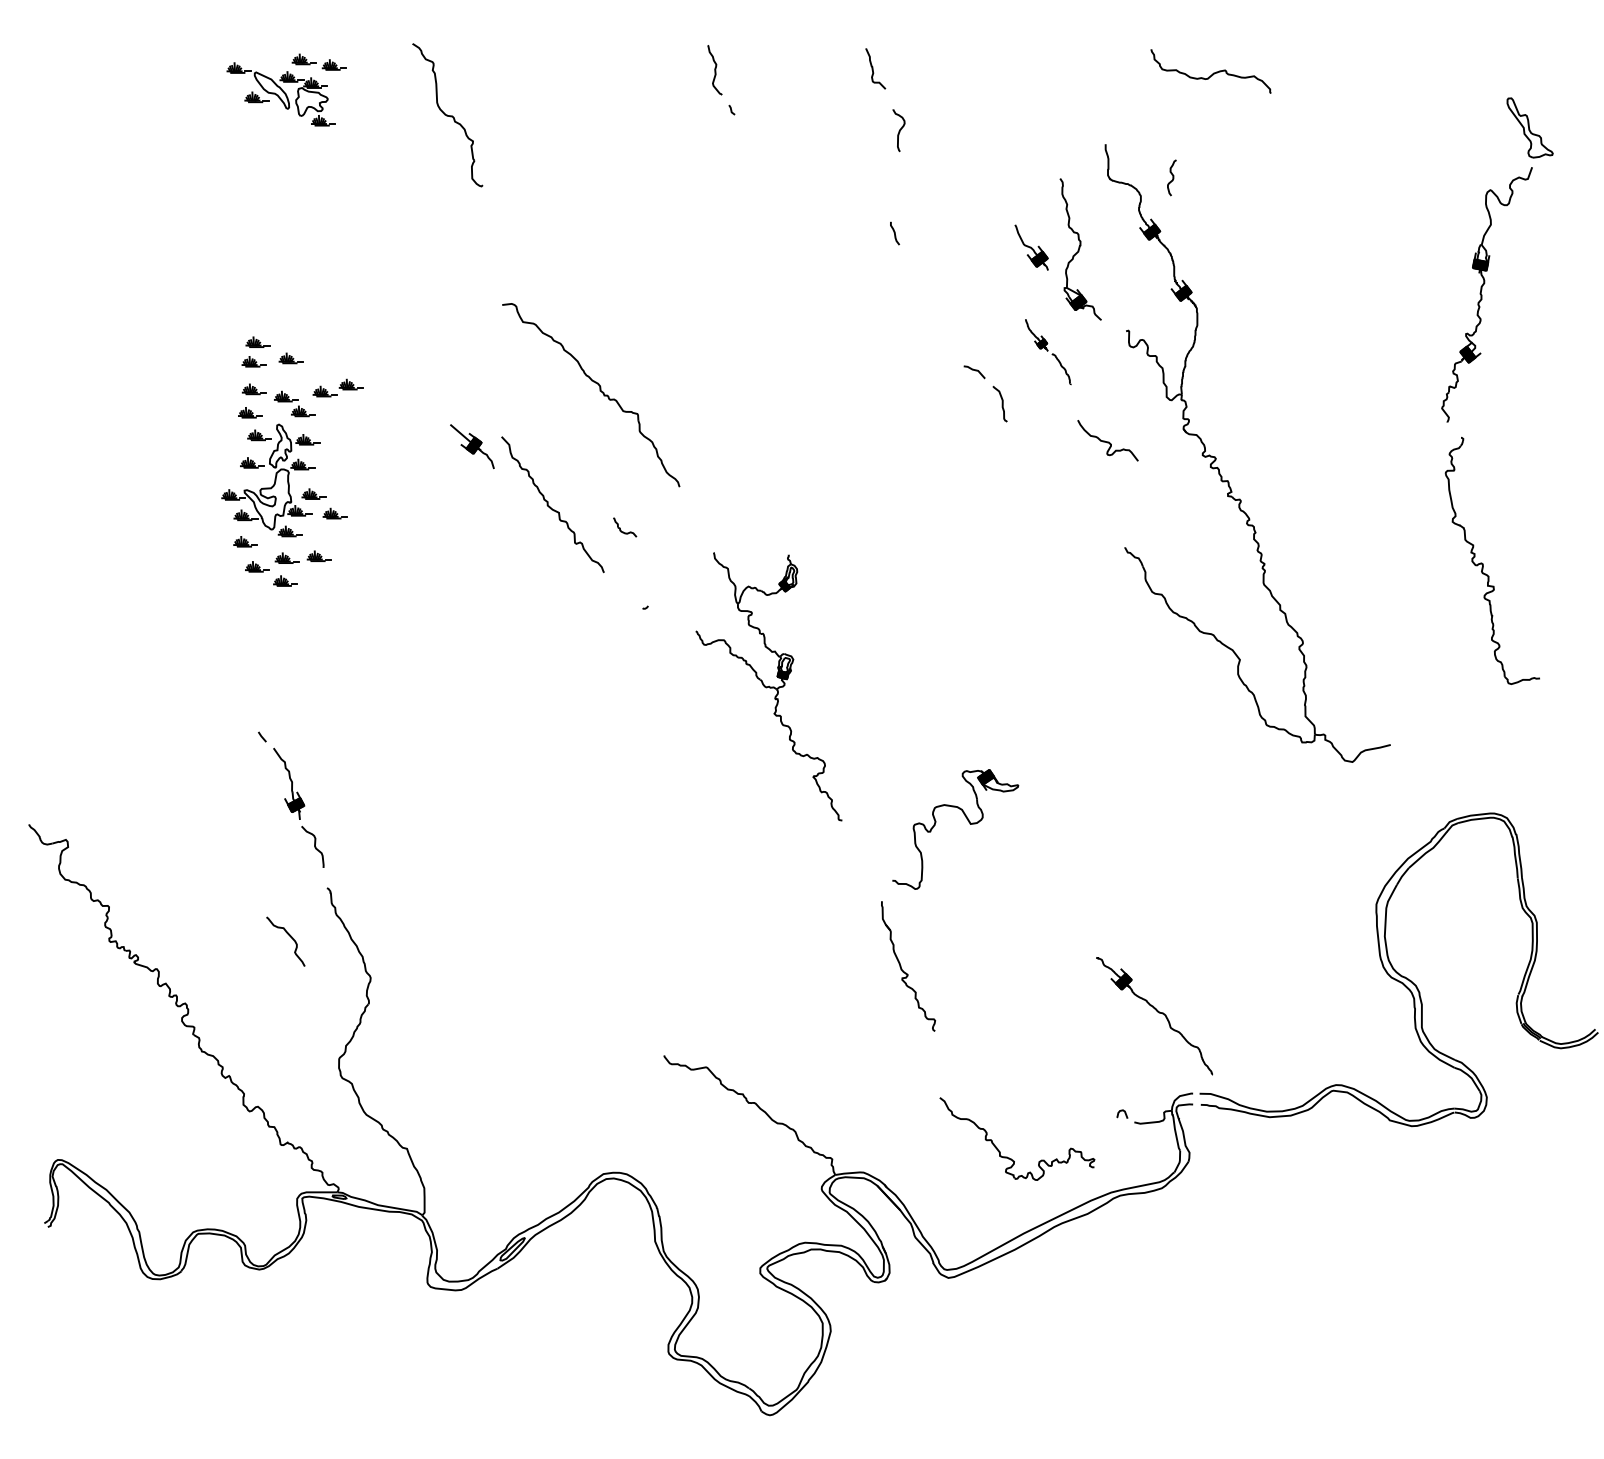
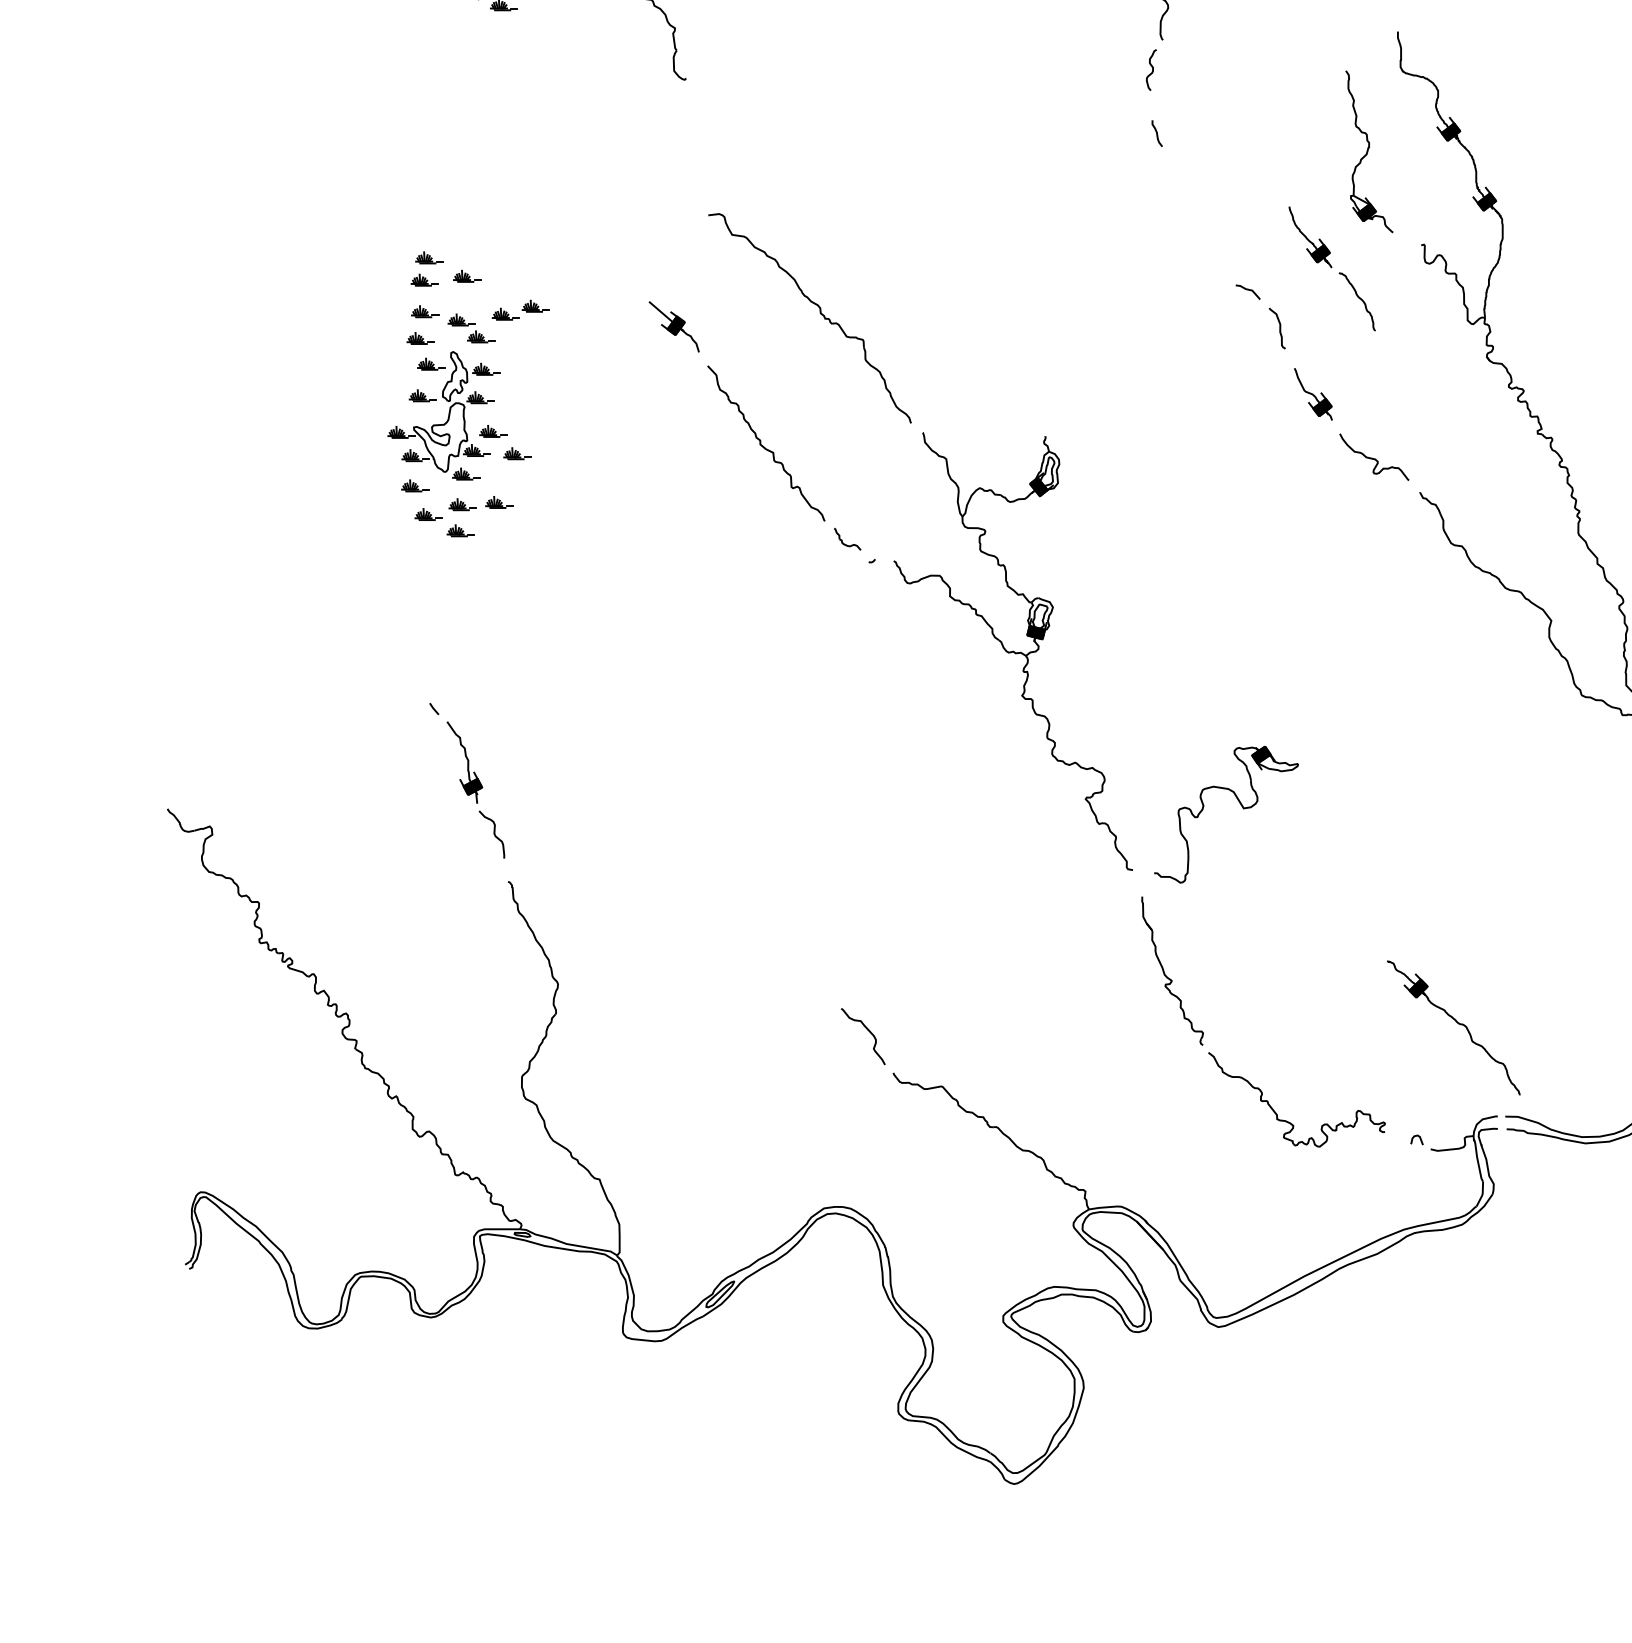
curve: (1172, 177) -> (1152, 69), moved
part: (1031, 247) -> (1313, 394), moved
part: (1048, 351) -> (1332, 268), size x1.67
curve: (1107, 441) -> (1373, 458), moved
part: (472, 446) -> (674, 326), moved
part: (625, 527) -> (848, 539), moved
part: (768, 686) -> (1012, 651), size x1.43
curve: (289, 936) -> (867, 1030), moved
part: (1007, 1156) -> (1285, 1119), moved

